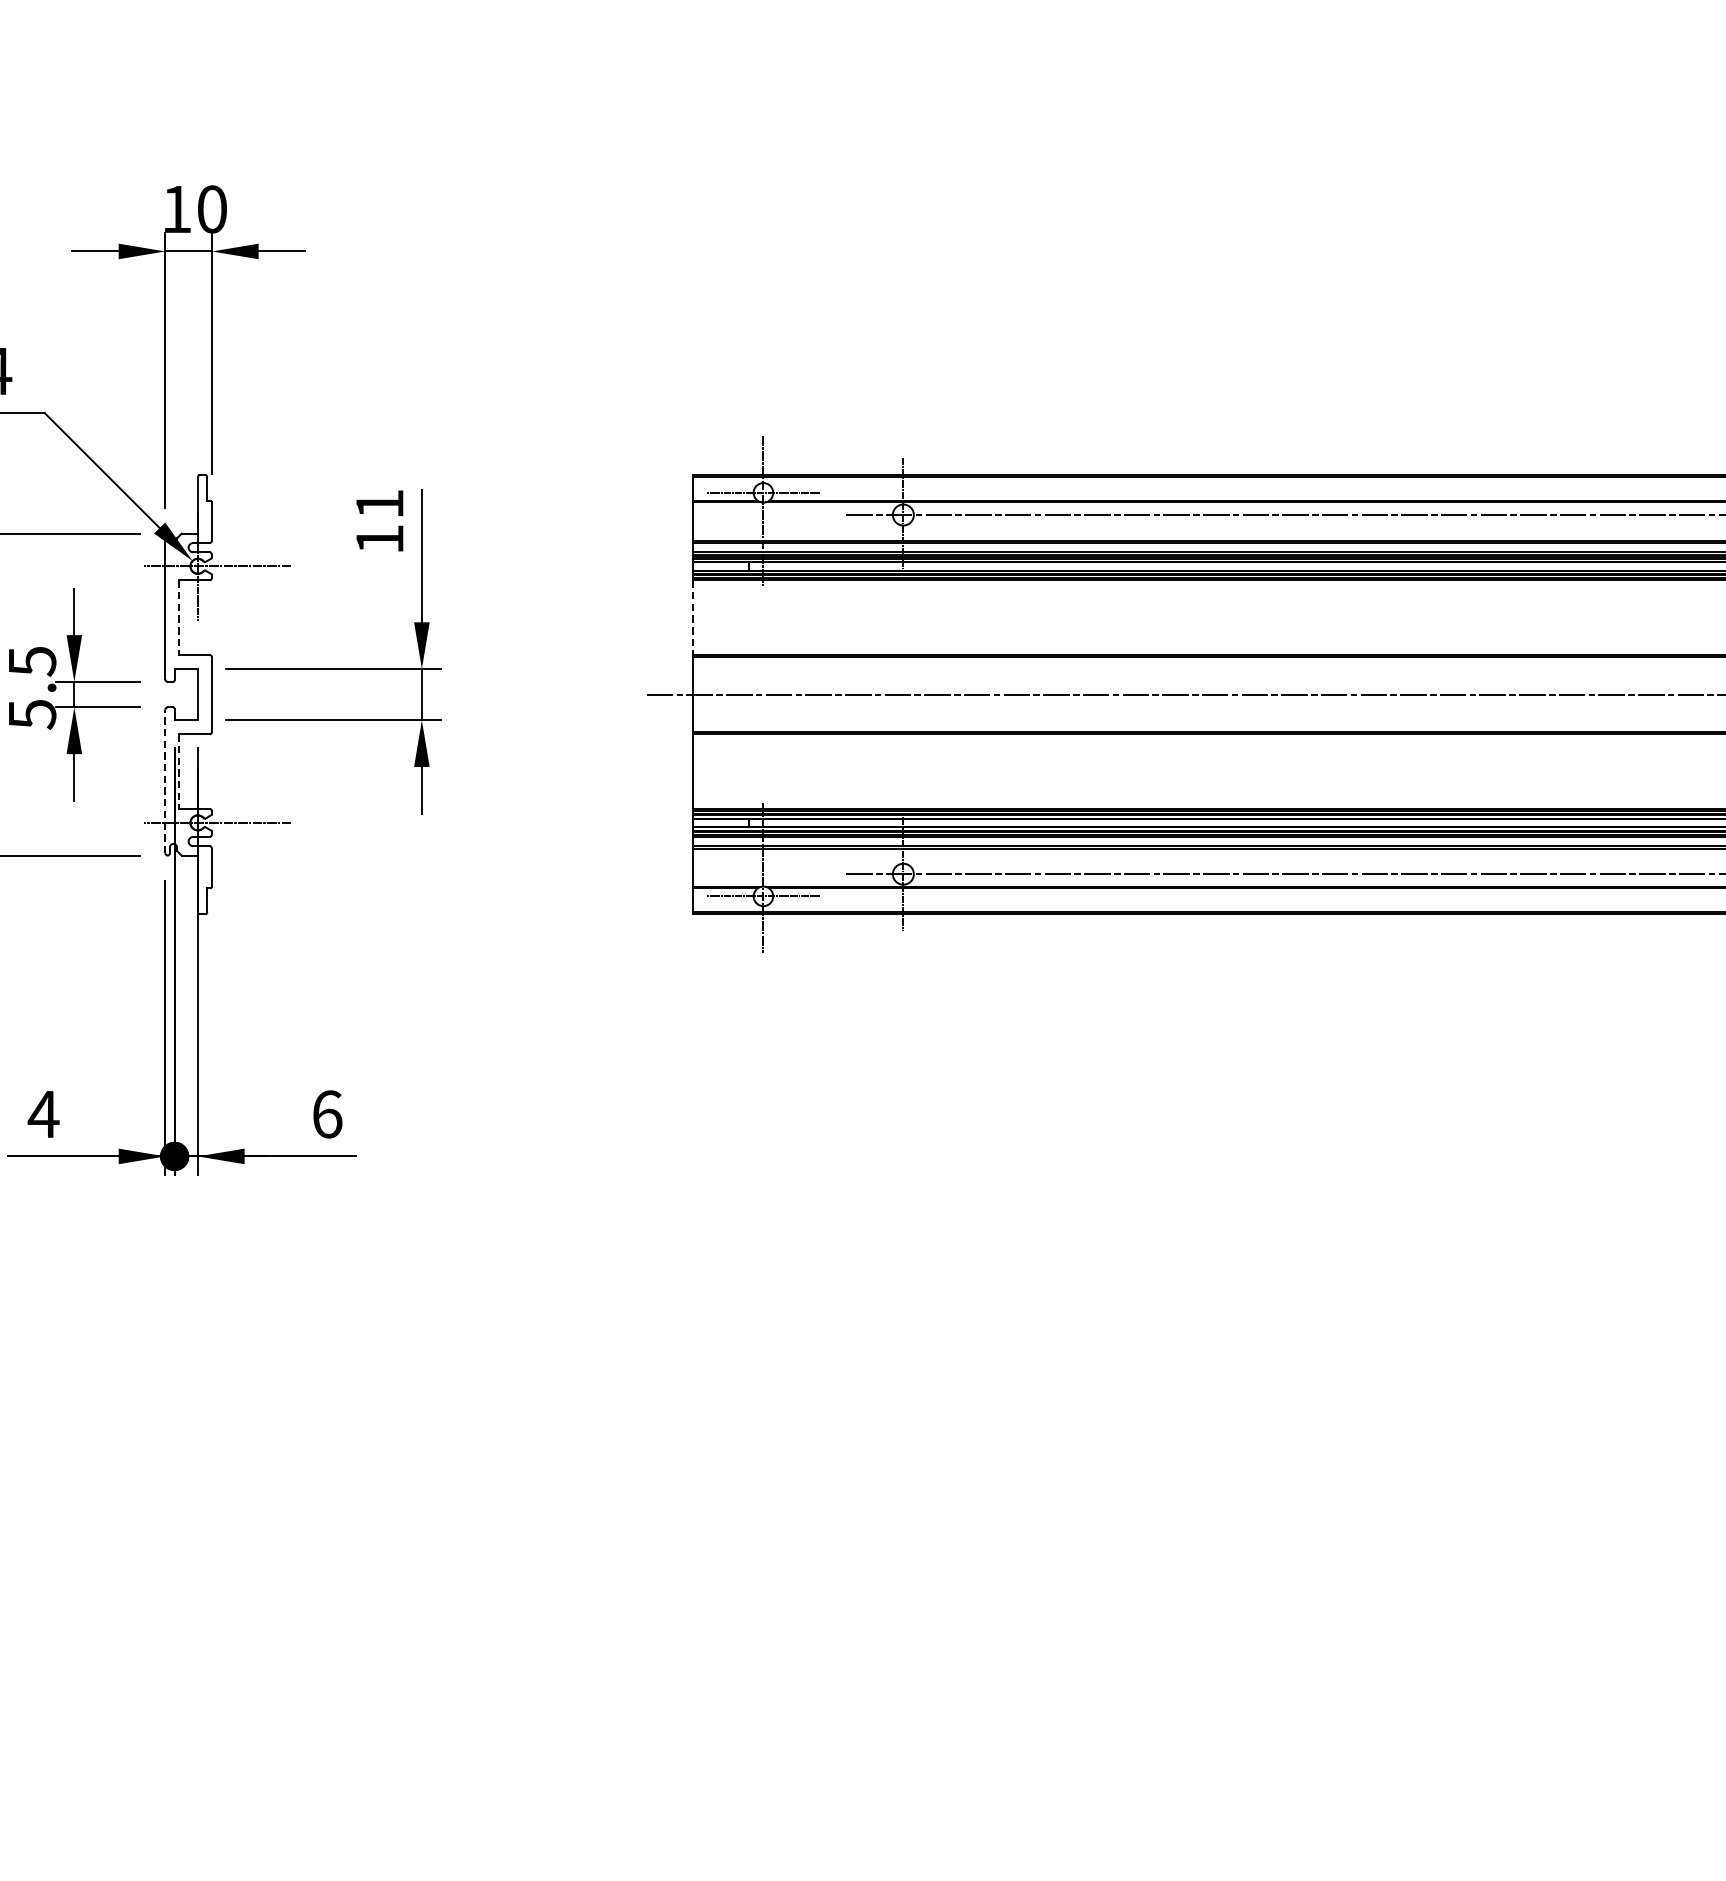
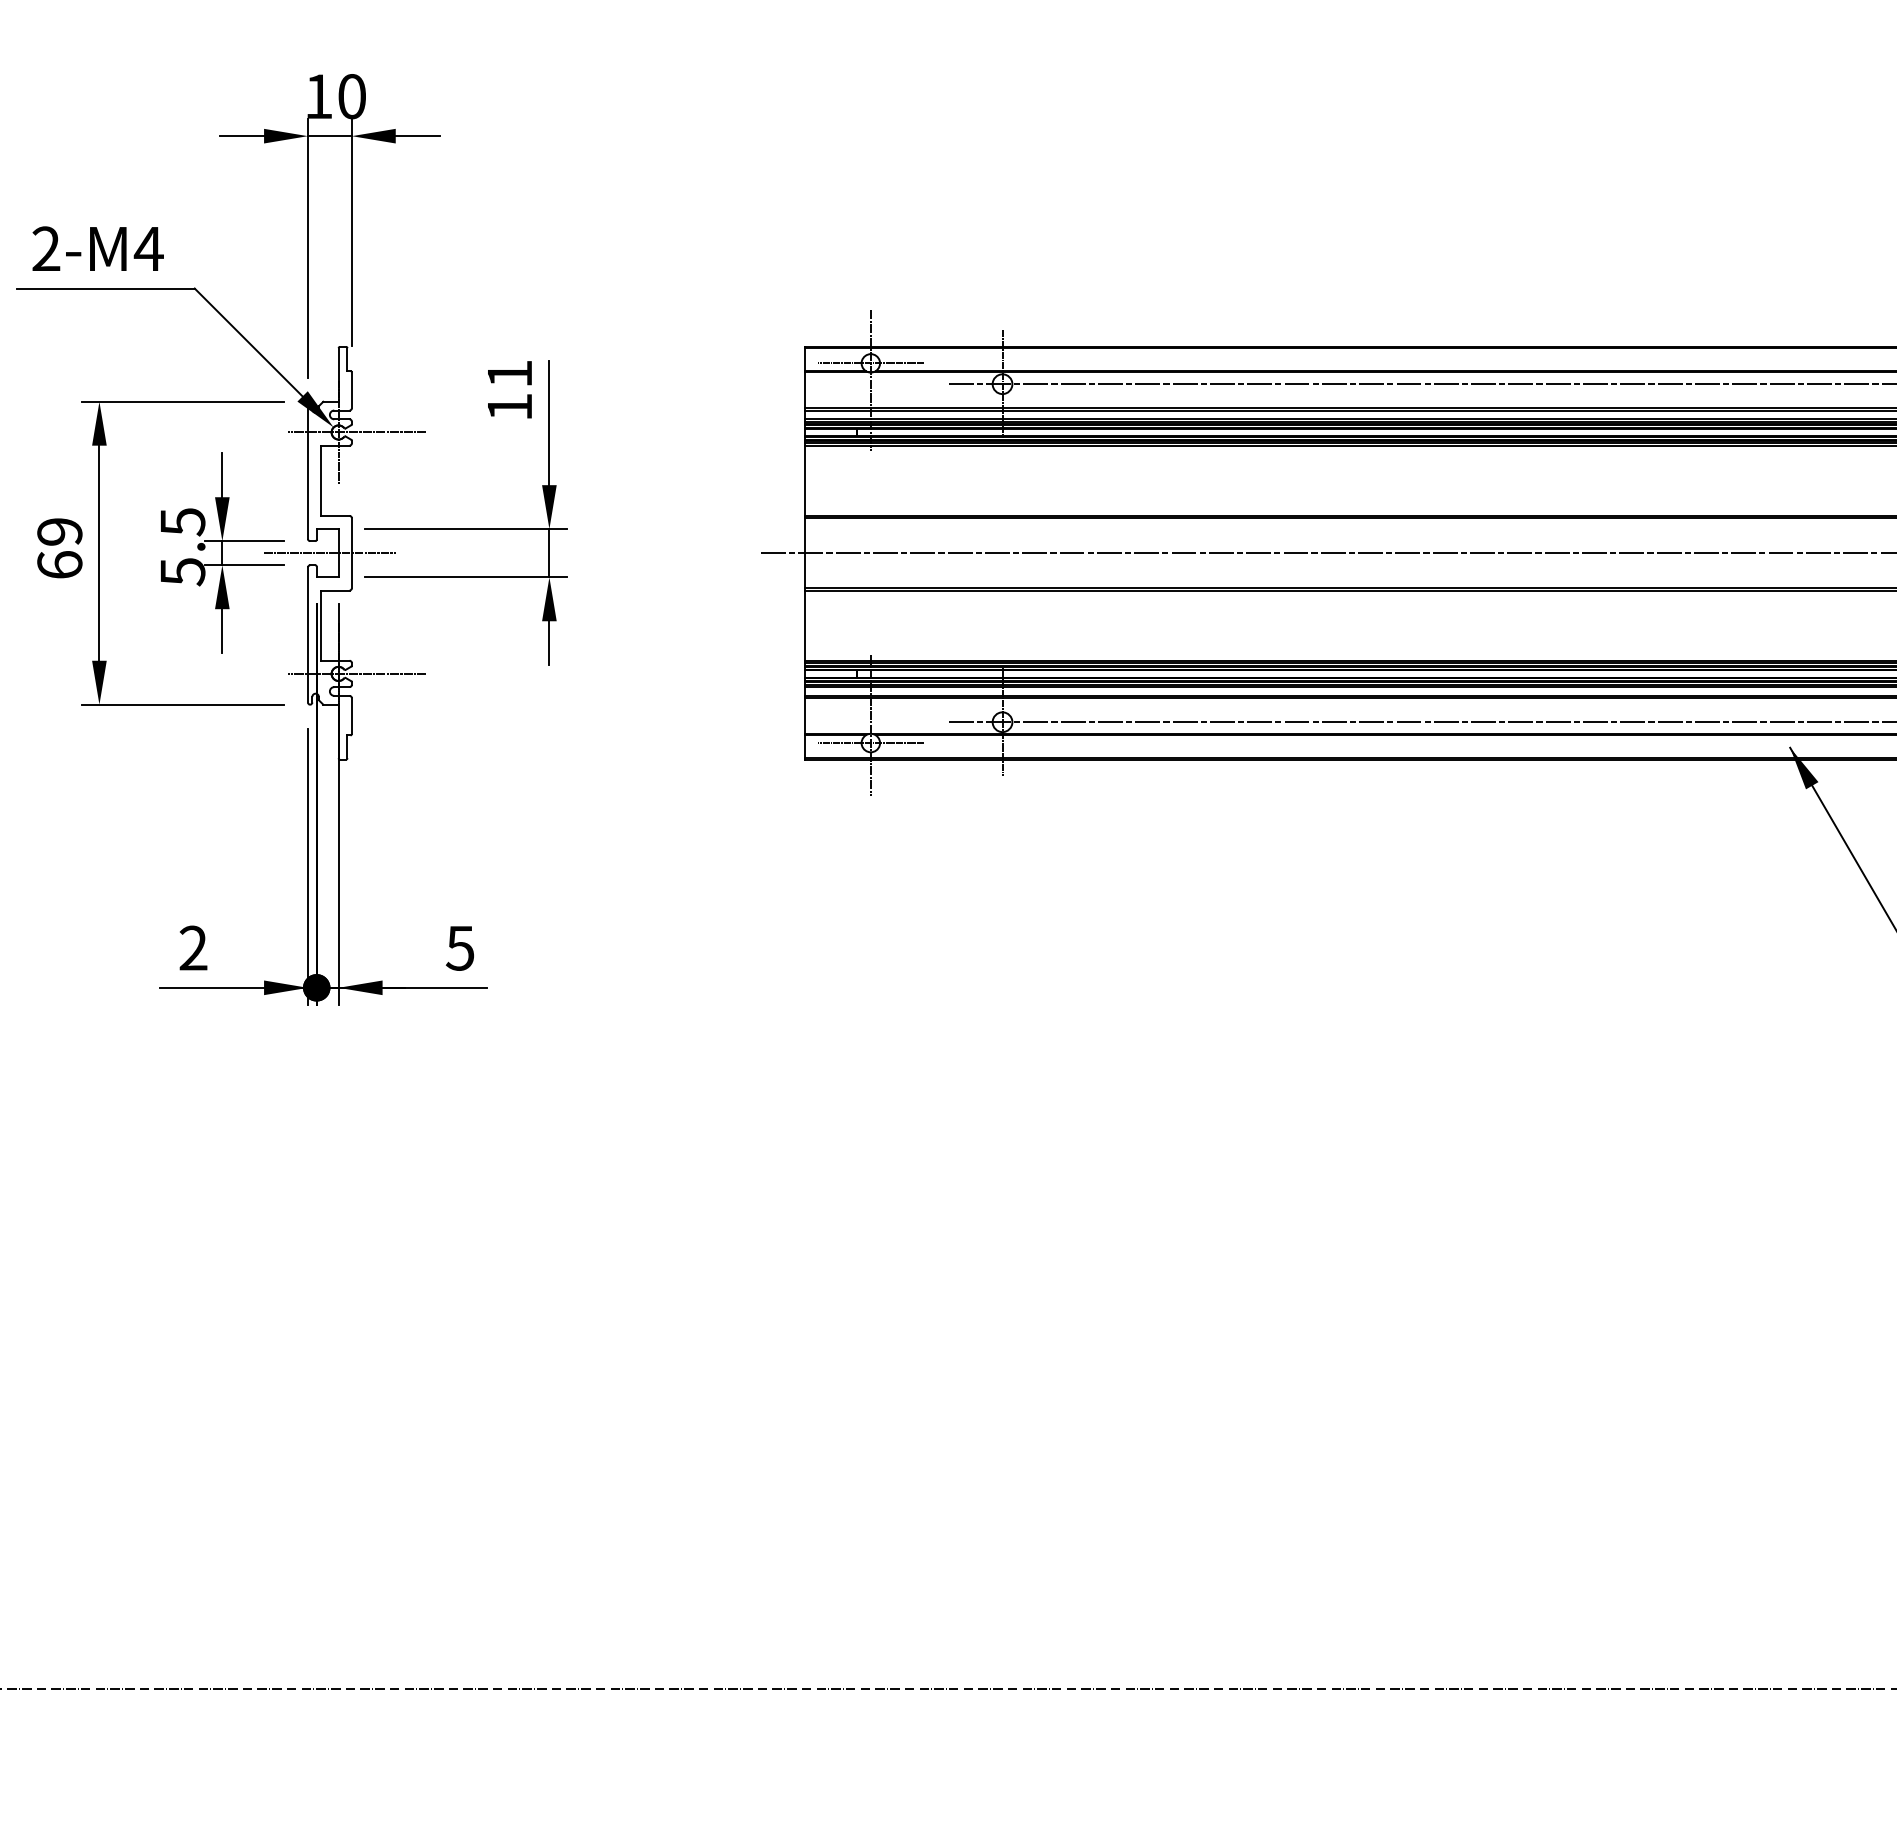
line: (179, 618) -> (321, 481), dashed -> solid
line: (692, 618) -> (804, 481), dashed -> solid
line: (188, 694) -> (329, 553), added
line: (179, 772) -> (321, 626), dashed -> solid
line: (164, 780) -> (307, 634), dashed -> solid
text: (43, 1113) -> (193, 947), 4 -> 2
text: (326, 1113) -> (459, 947), 6 -> 5

